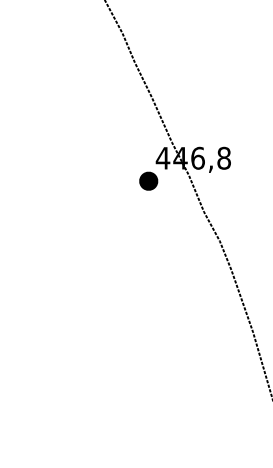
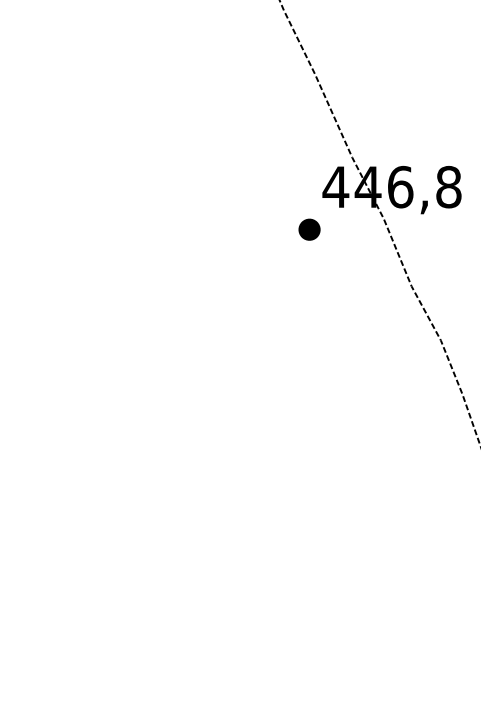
part: (148, 181) -> (308, 230), size x0.62

